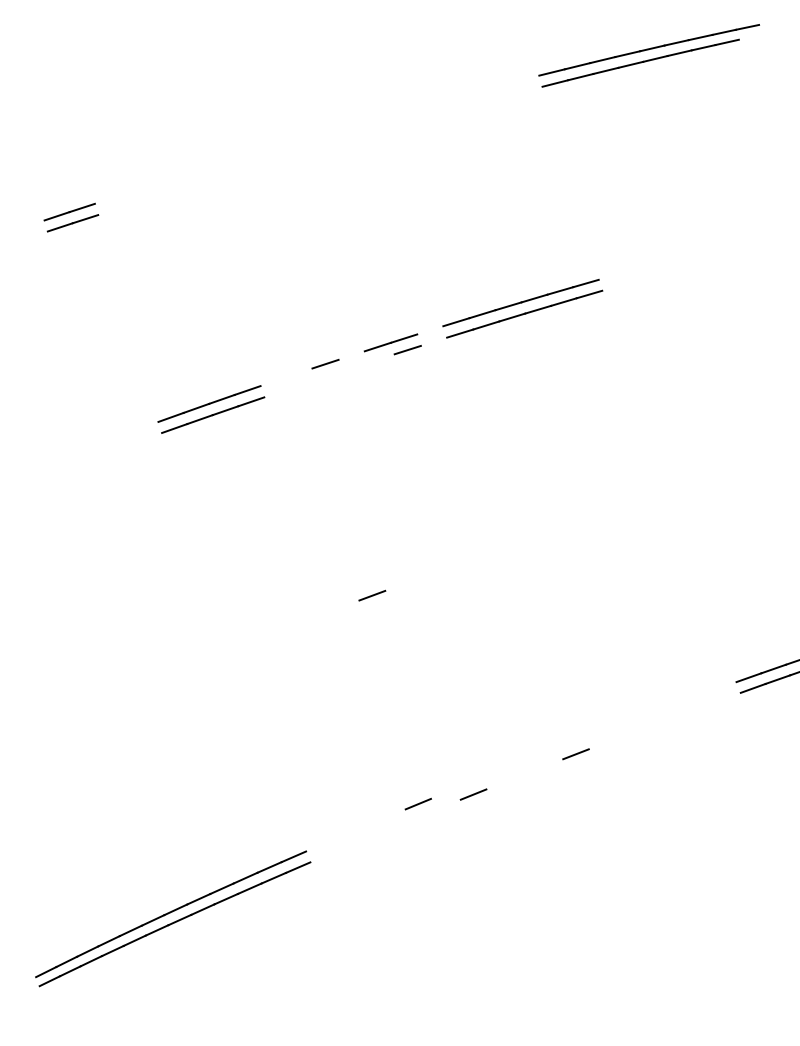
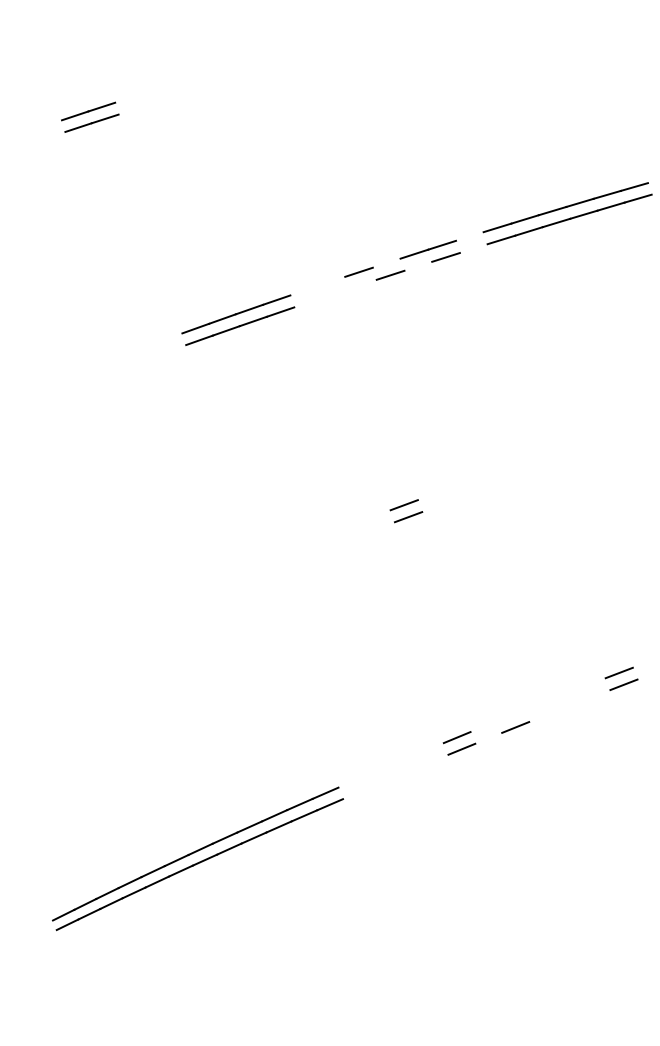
line: (355, 366) -> (390, 274), added
line: (368, 584) -> (404, 505), added
line: (571, 743) -> (619, 673), added
line: (422, 815) -> (461, 749), added

